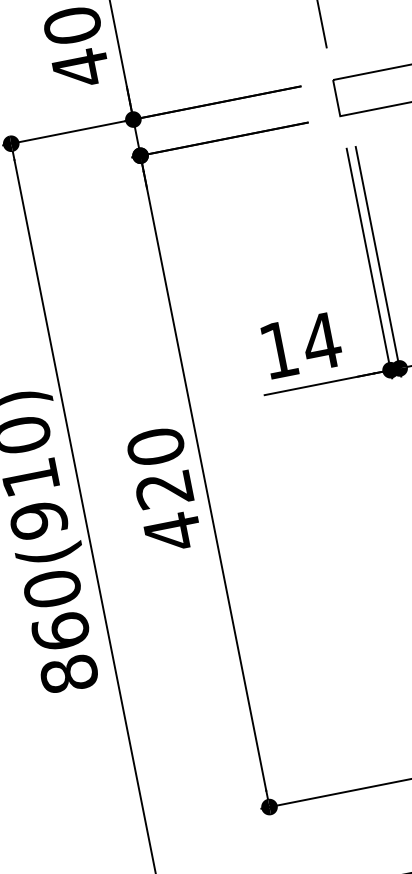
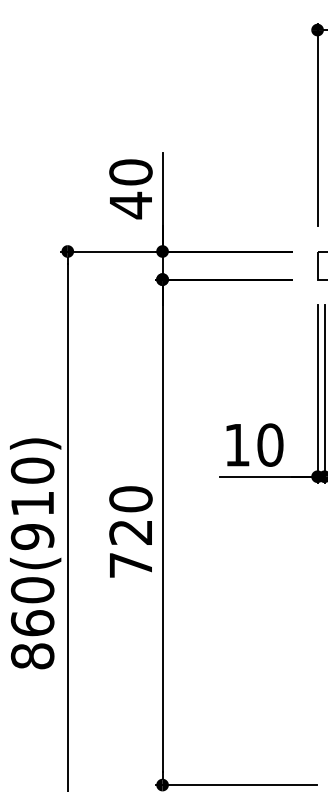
text: (321, 340) -> (270, 444), 14 -> 10
text: (172, 532) -> (130, 565), 420 -> 720

